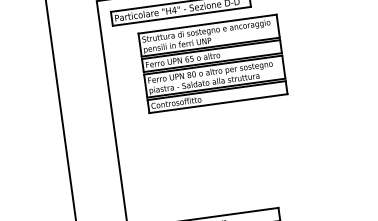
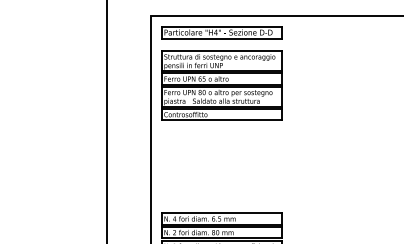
part: (212, 63) -> (221, 85), moved

